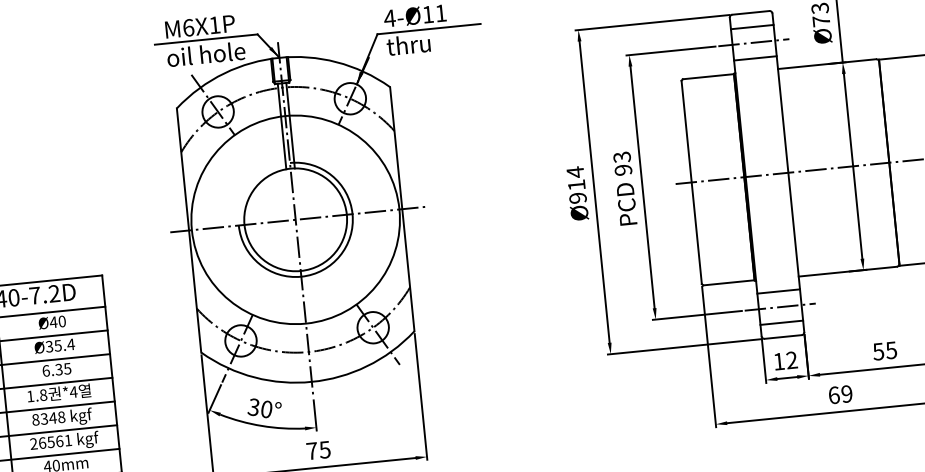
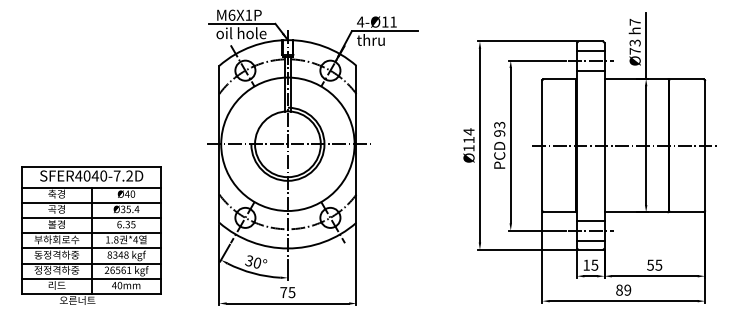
text: (577, 198) -> (468, 148), Ø914 -> Ø114
text: (791, 359) -> (594, 264), 12 -> 15
text: (834, 394) -> (619, 289), 69 -> 89

